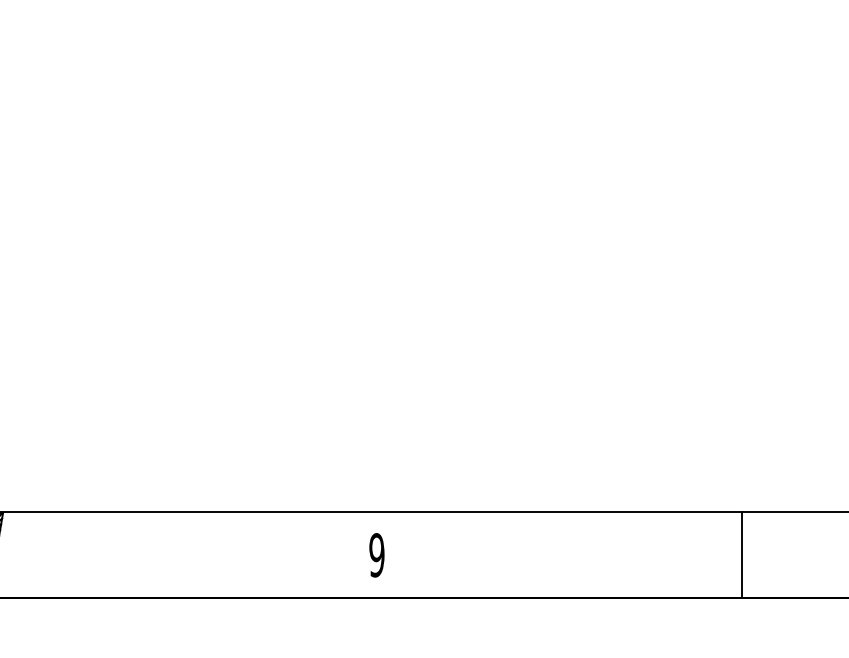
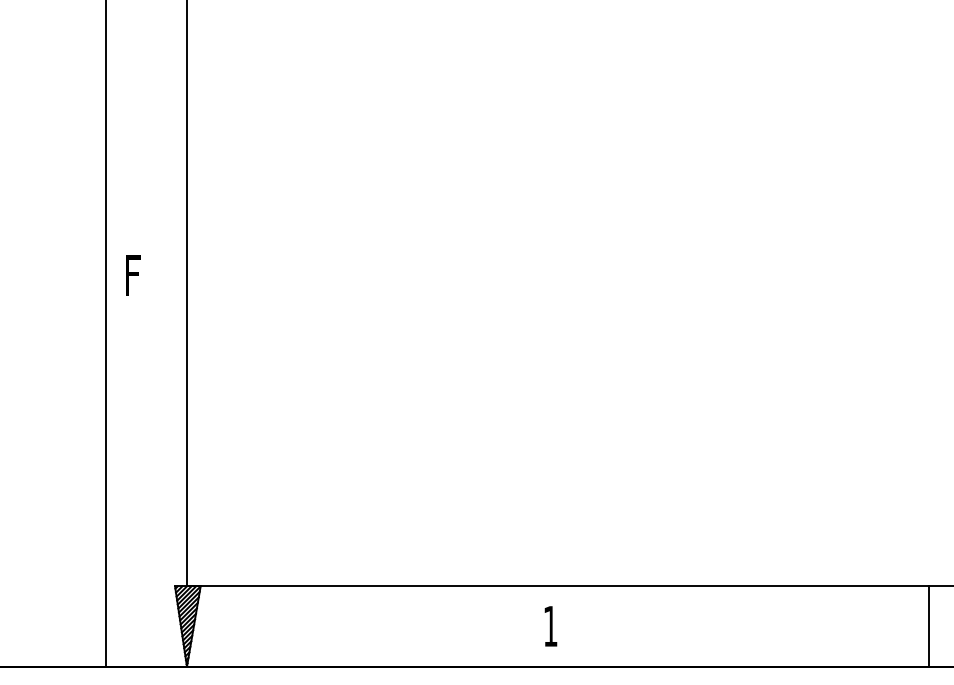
text: (376, 555) -> (550, 626), 9 -> 1
line: (742, 555) -> (929, 626), moved

